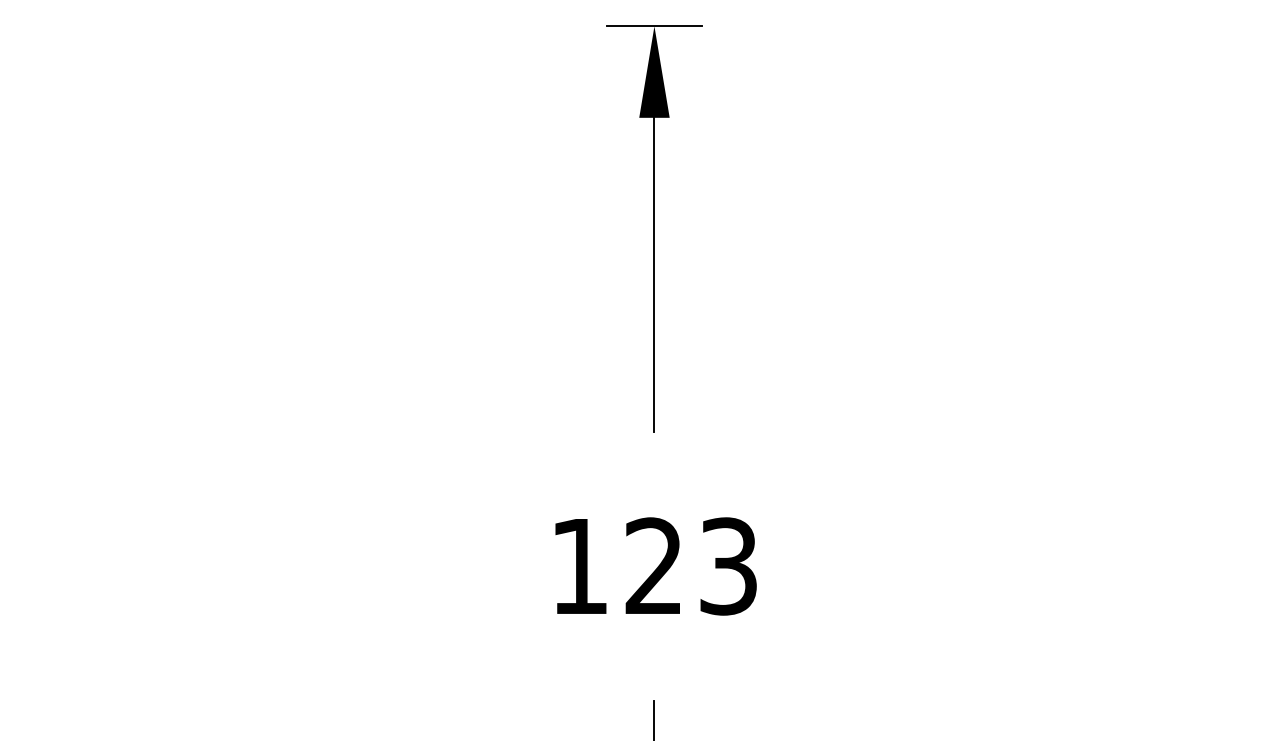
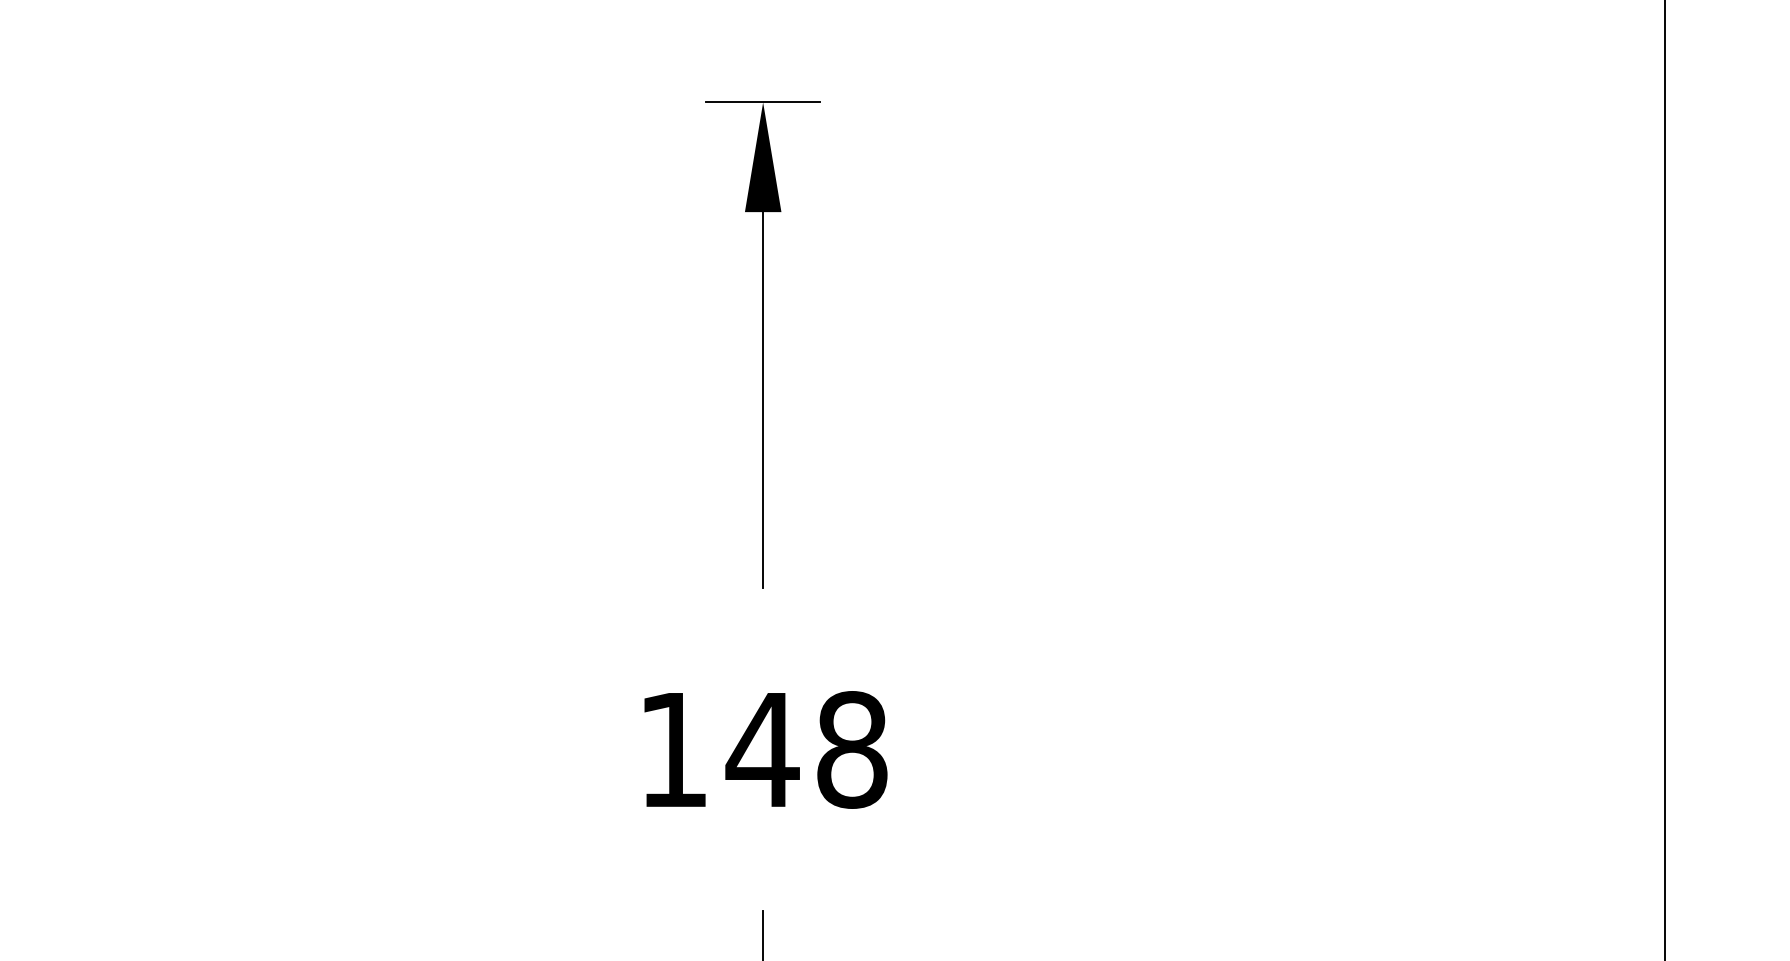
text: (690, 566) -> (806, 749), 123 -> 148

